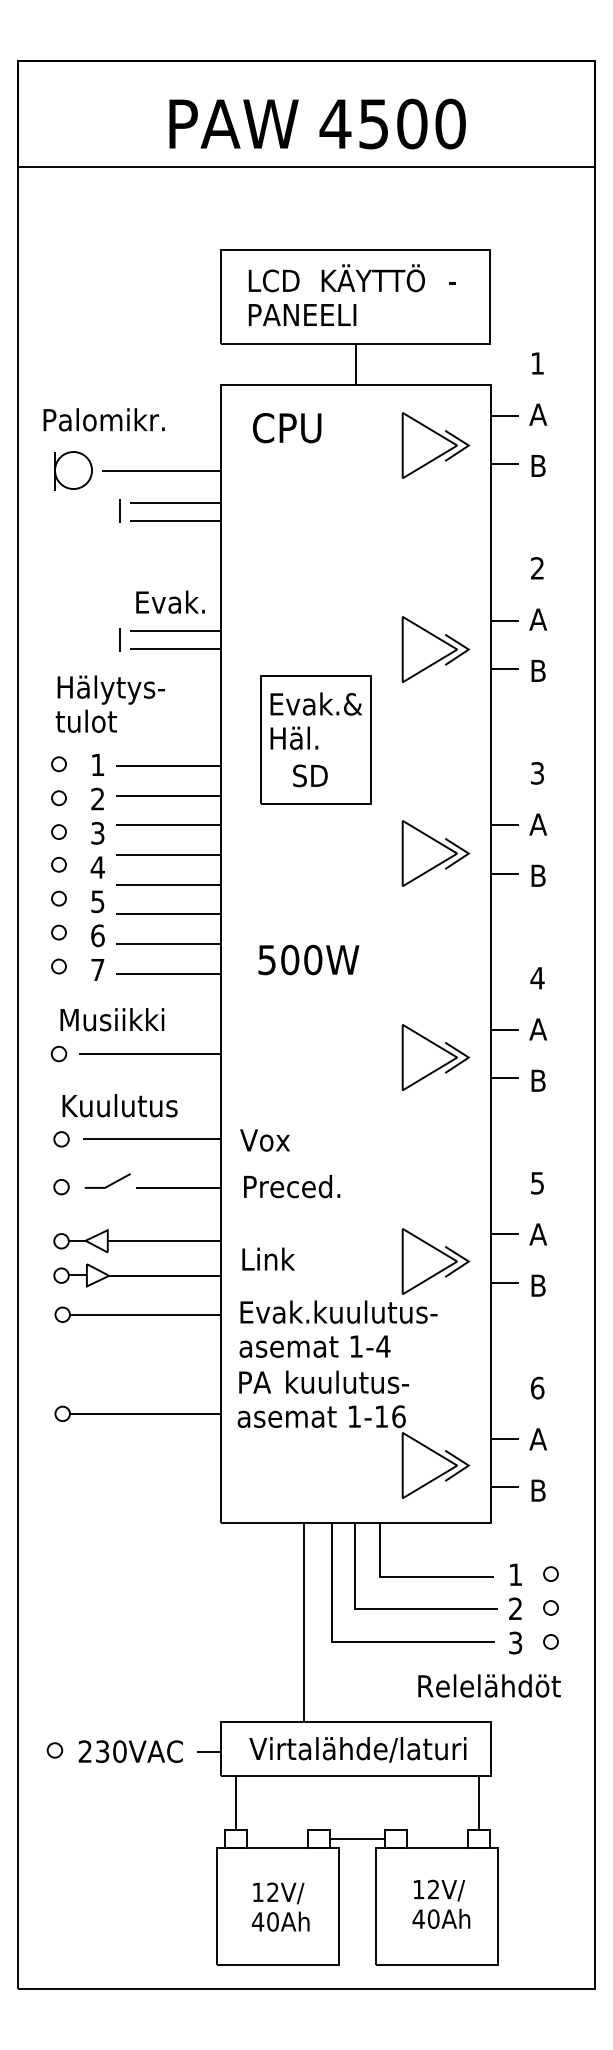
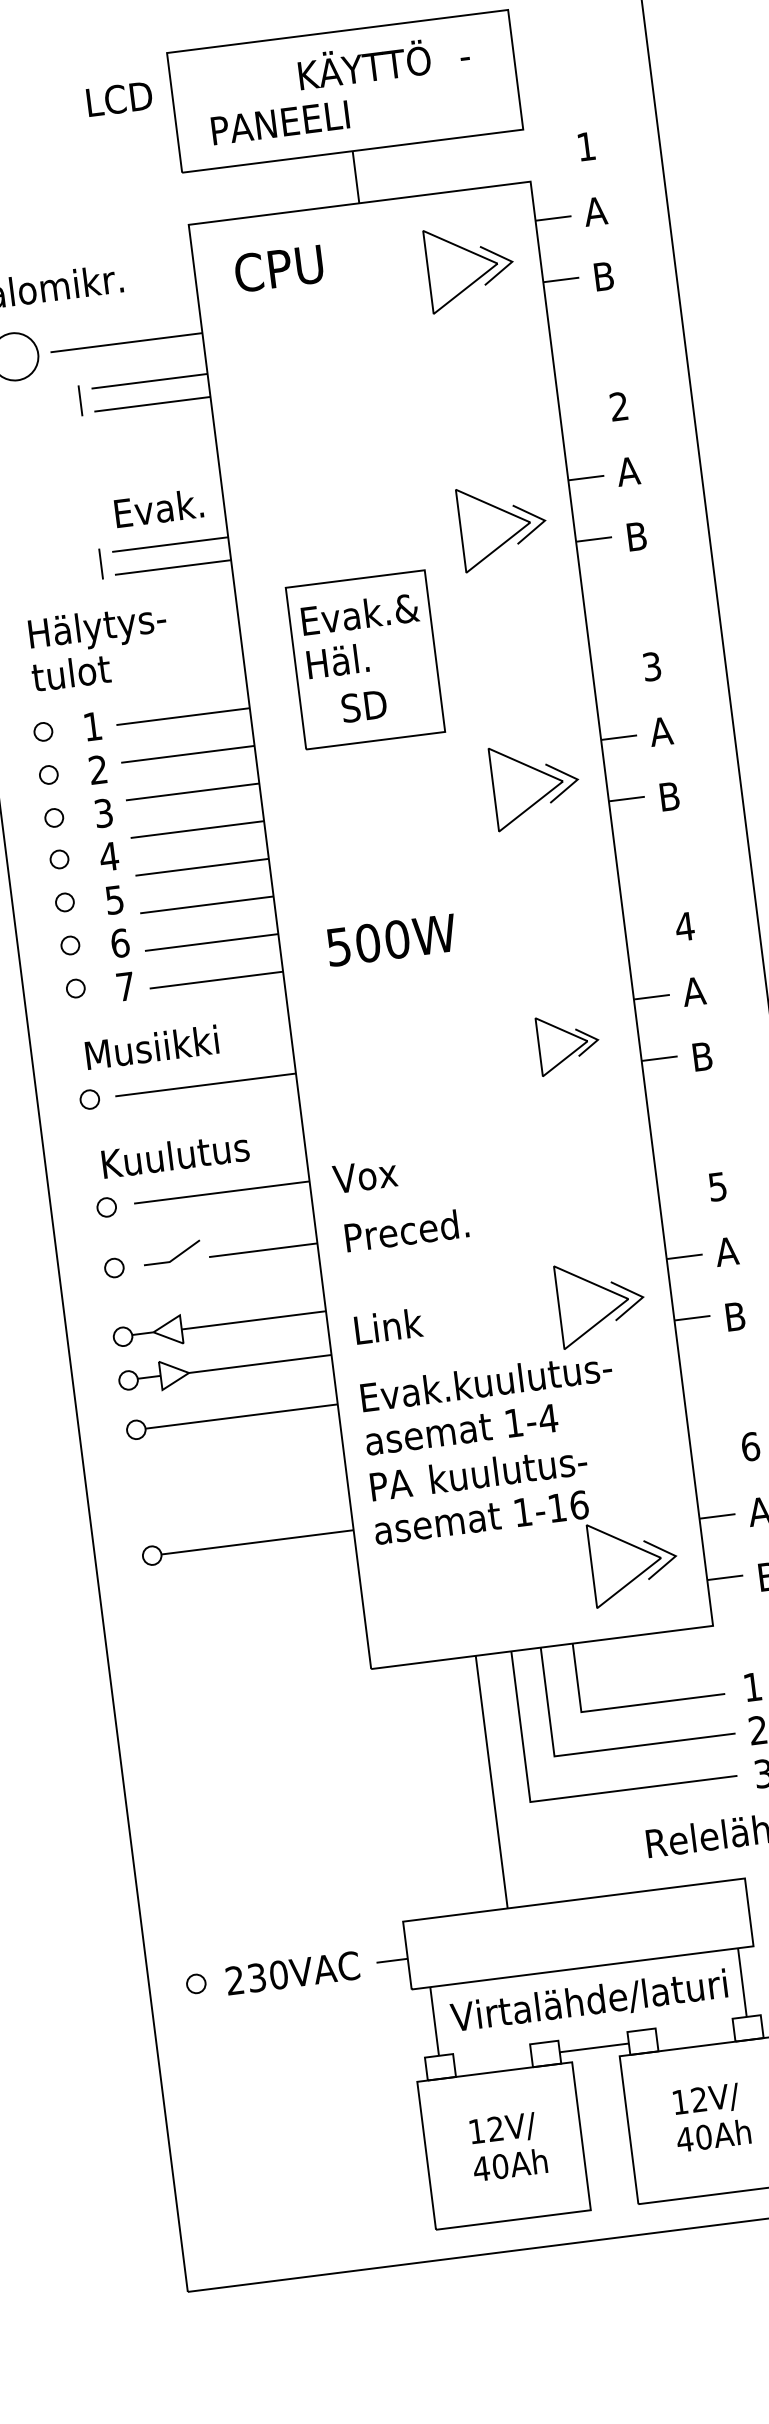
text: (273, 280) -> (118, 98), moved
part: (435, 1057) -> (568, 1043), size x0.7
text: (357, 1749) -> (588, 2001), moved

